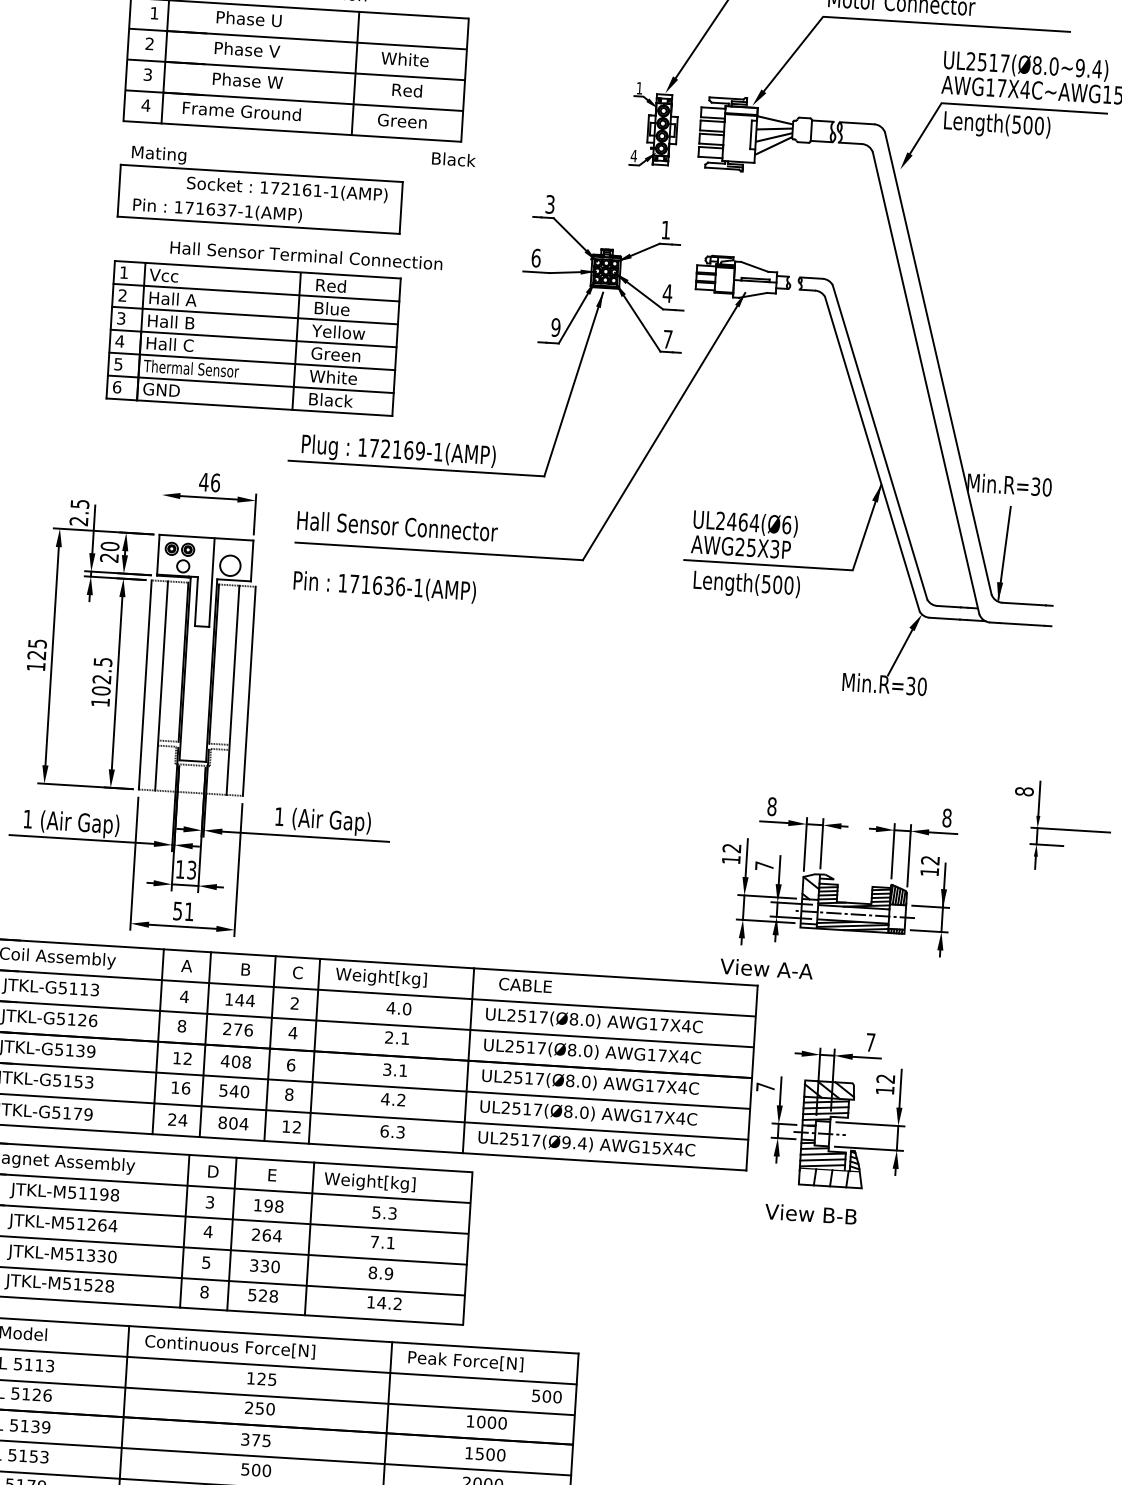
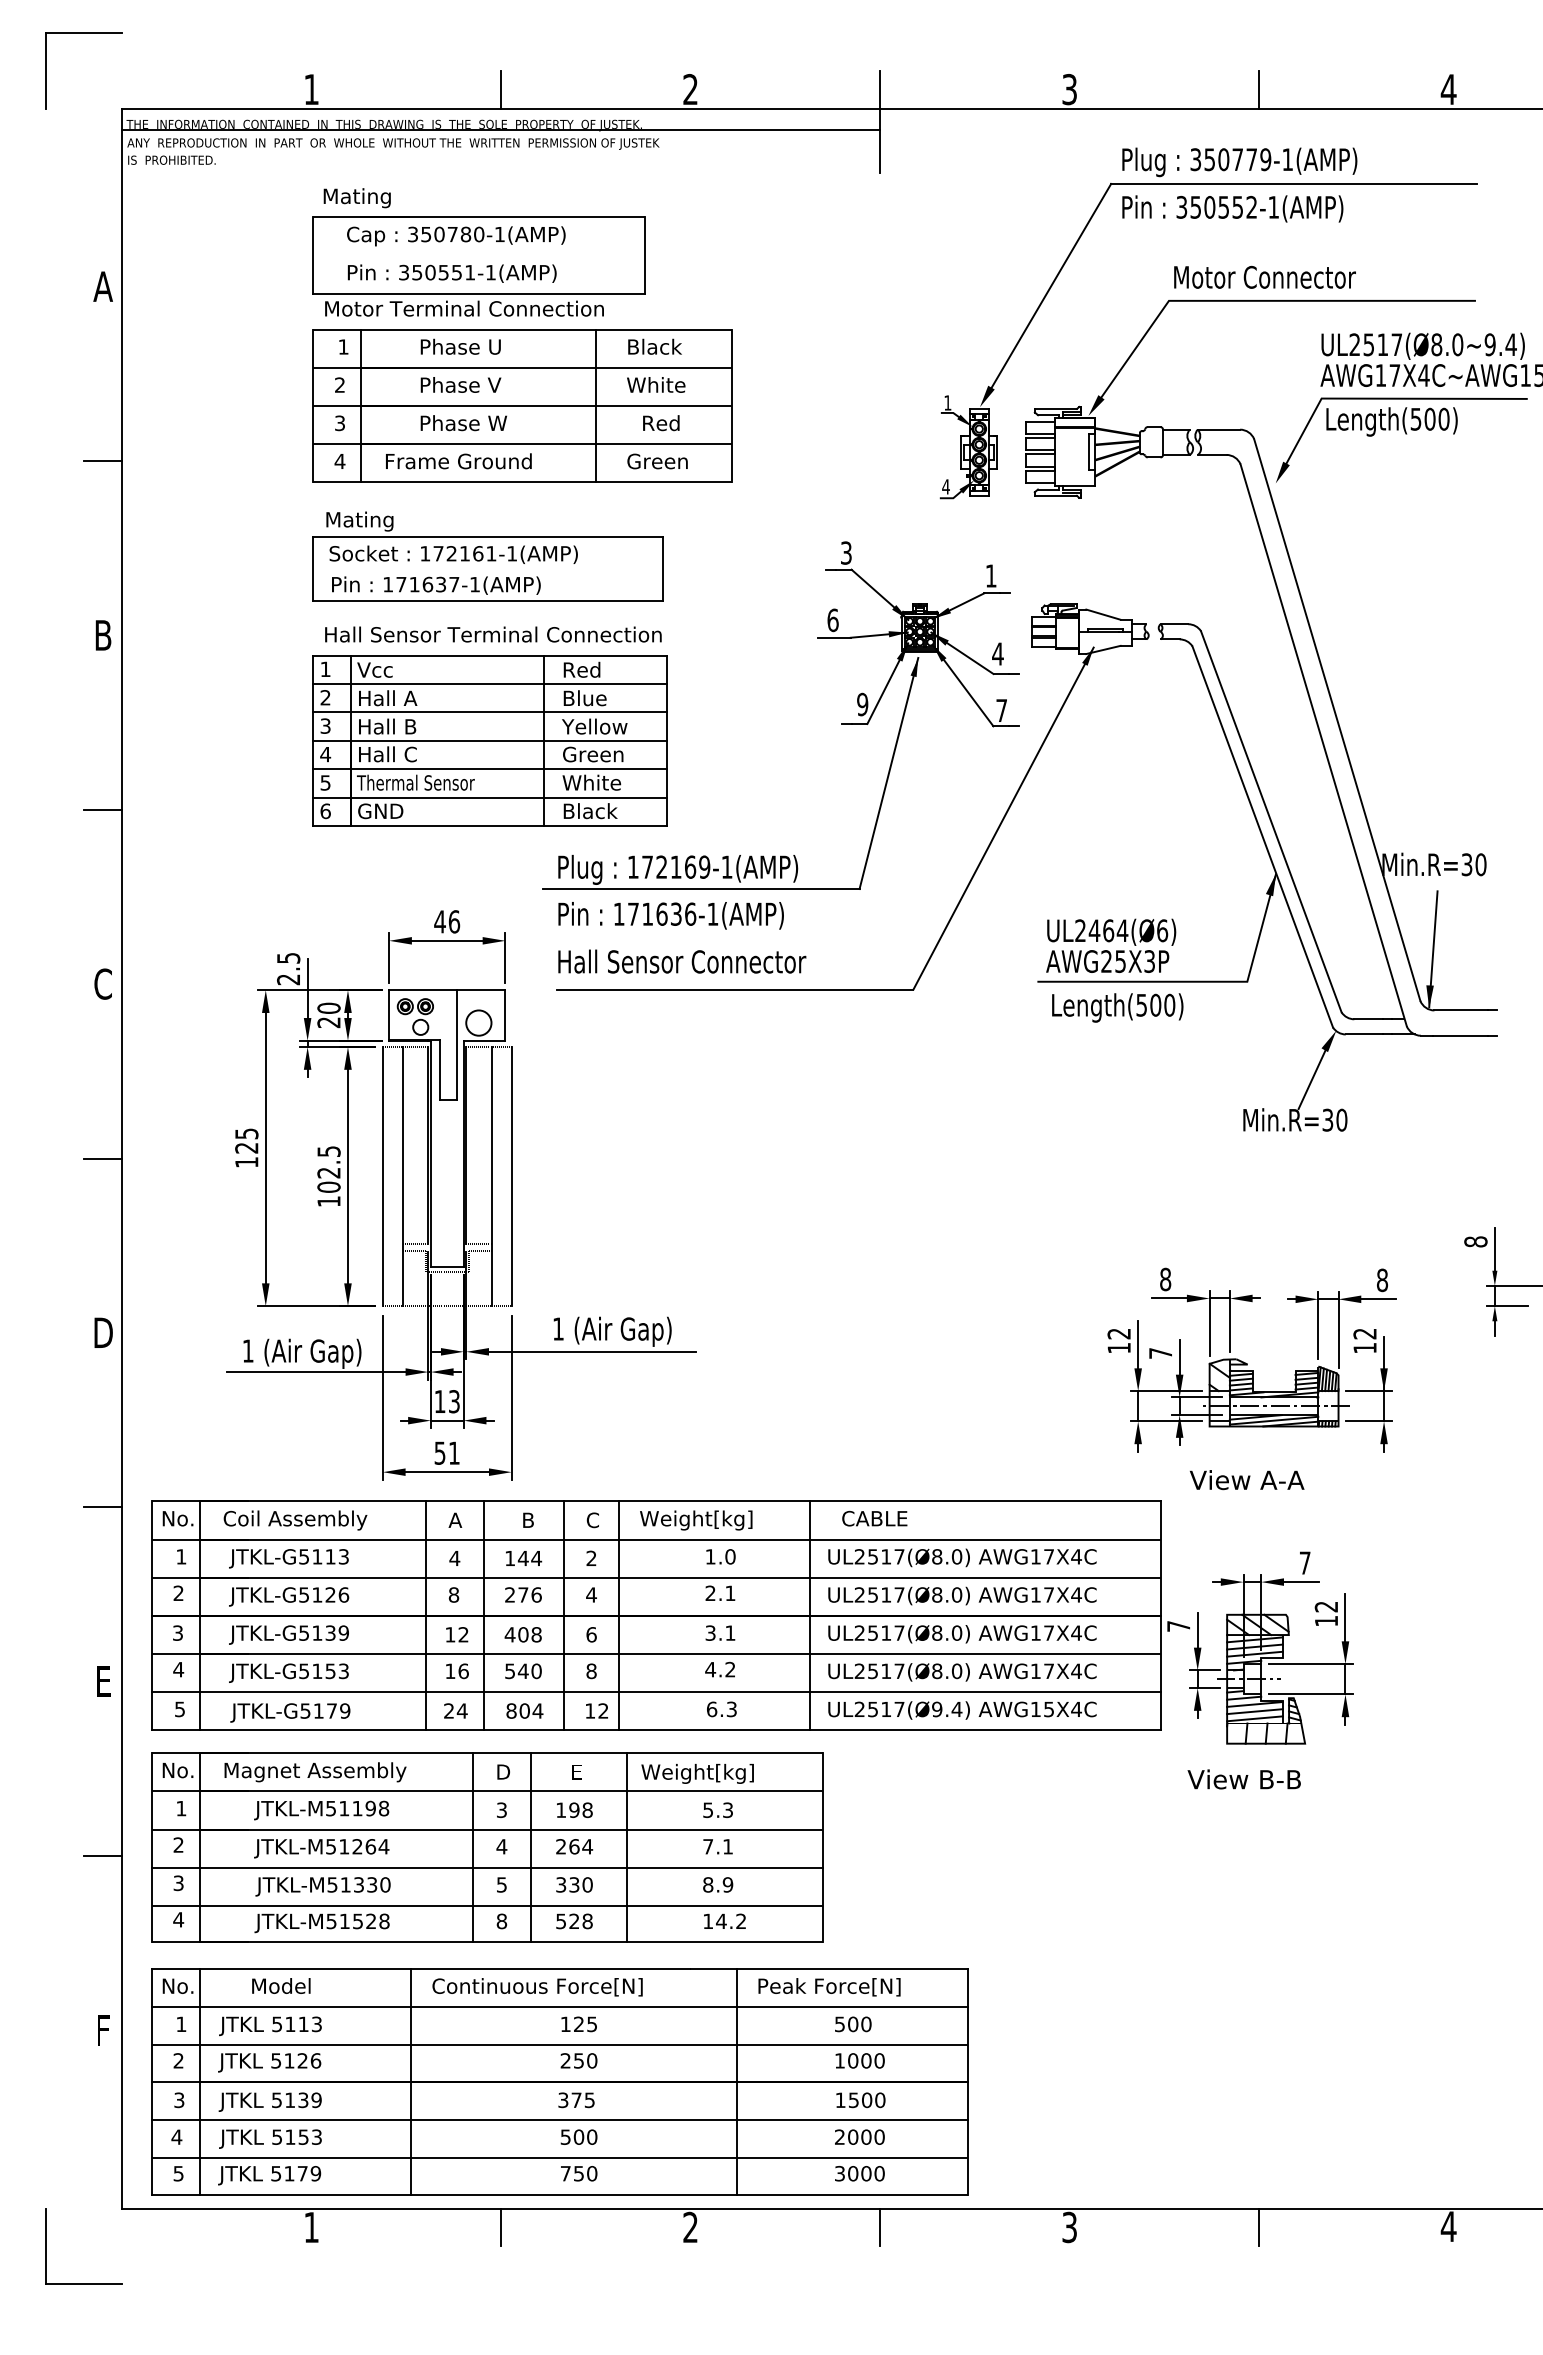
text: (453, 159) -> (654, 346), moved
text: (287, 189) -> (453, 554), moved
text: (306, 255) -> (493, 634), moved
line: (161, 508) -> (389, 957), added
text: (384, 586) -> (670, 915), moved
text: (766, 969) -> (1246, 1480), moved
text: (391, 1007) -> (710, 1556), 4.0 -> 1.0
text: (547, 1396) -> (853, 2024), moved

